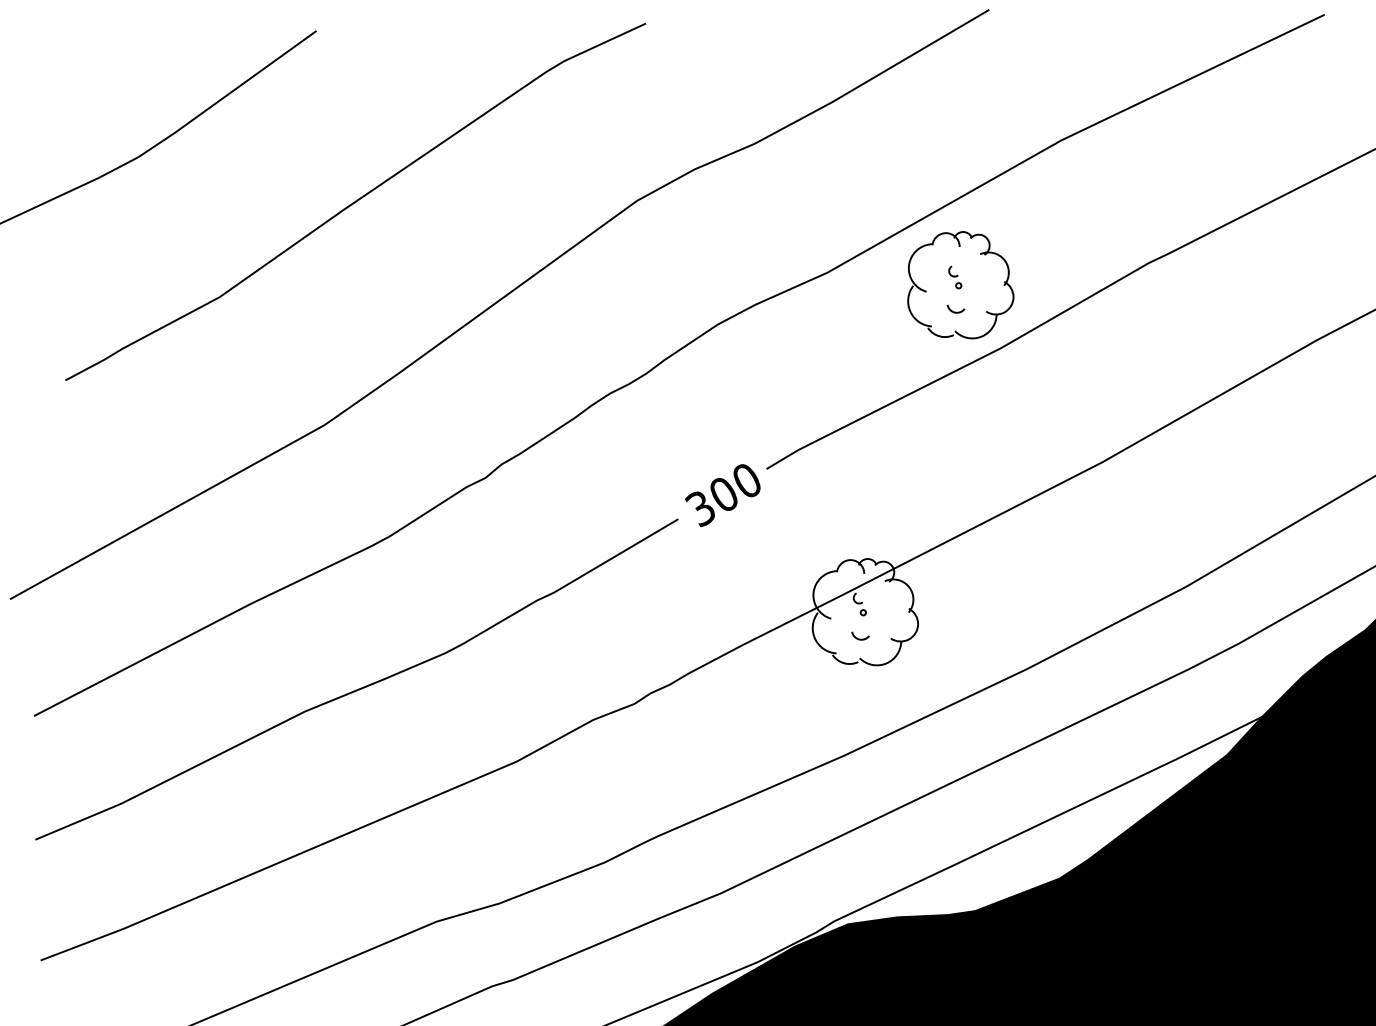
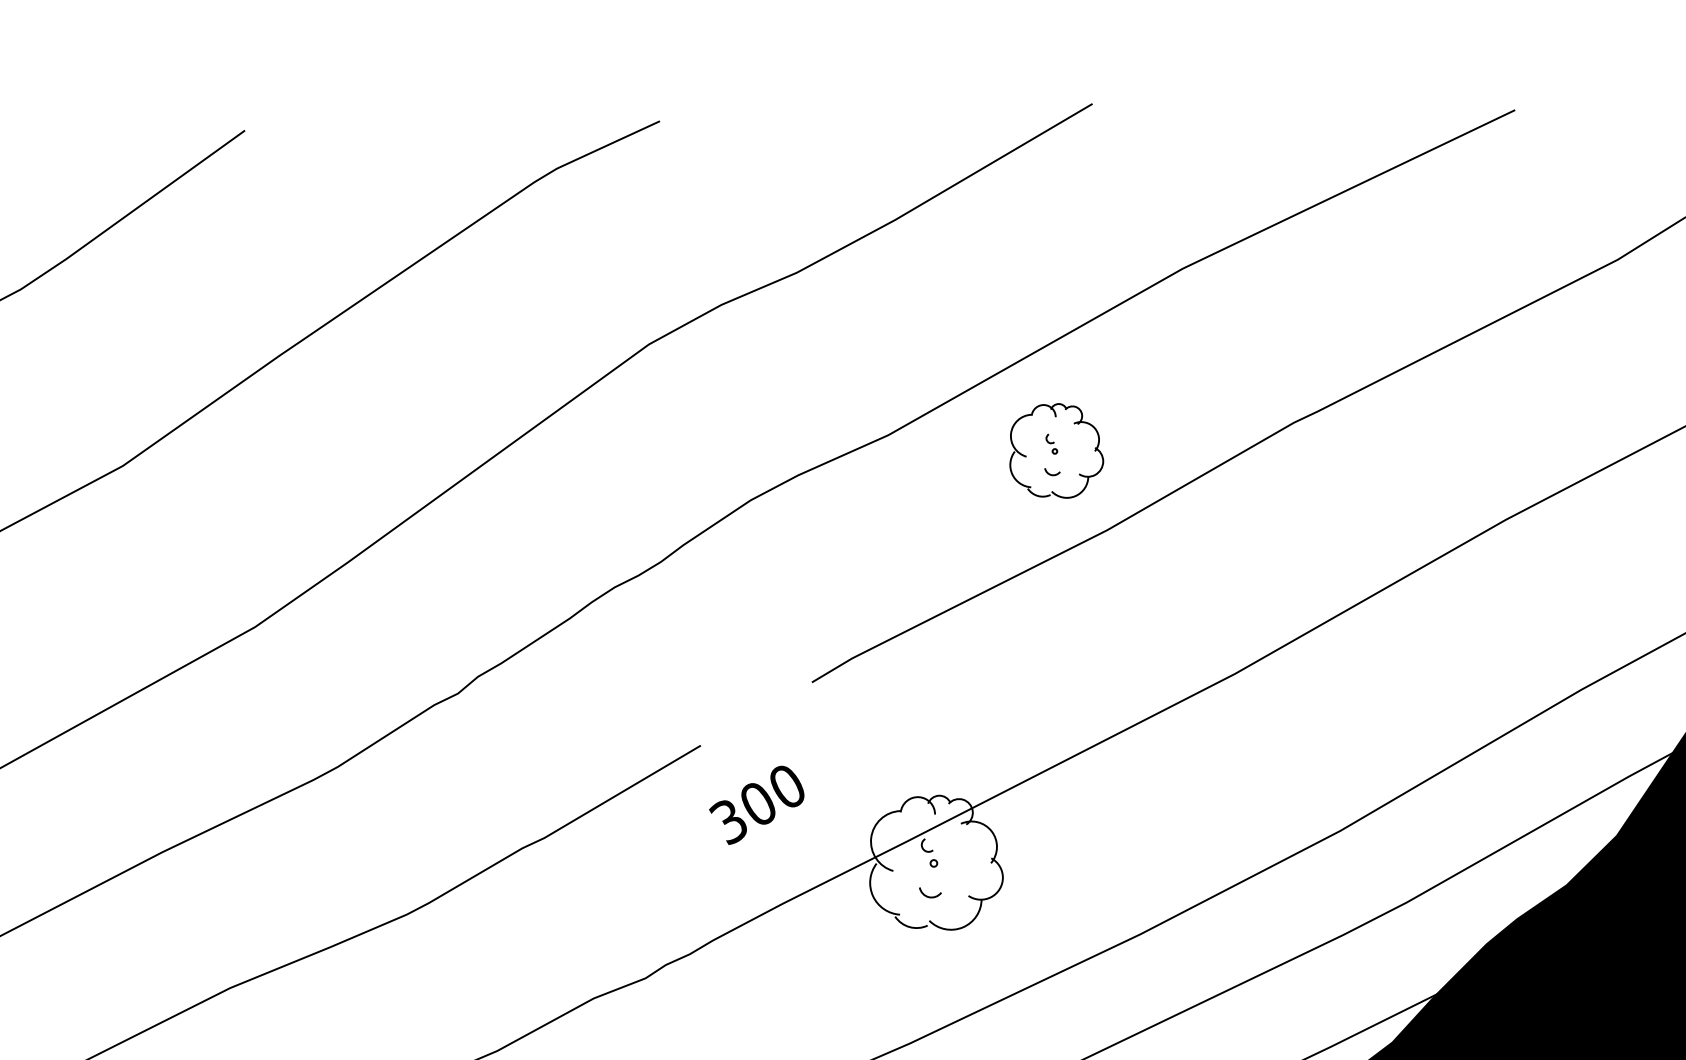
part: (960, 285) -> (1056, 451), size x0.7
text: (722, 495) -> (756, 805), moved

